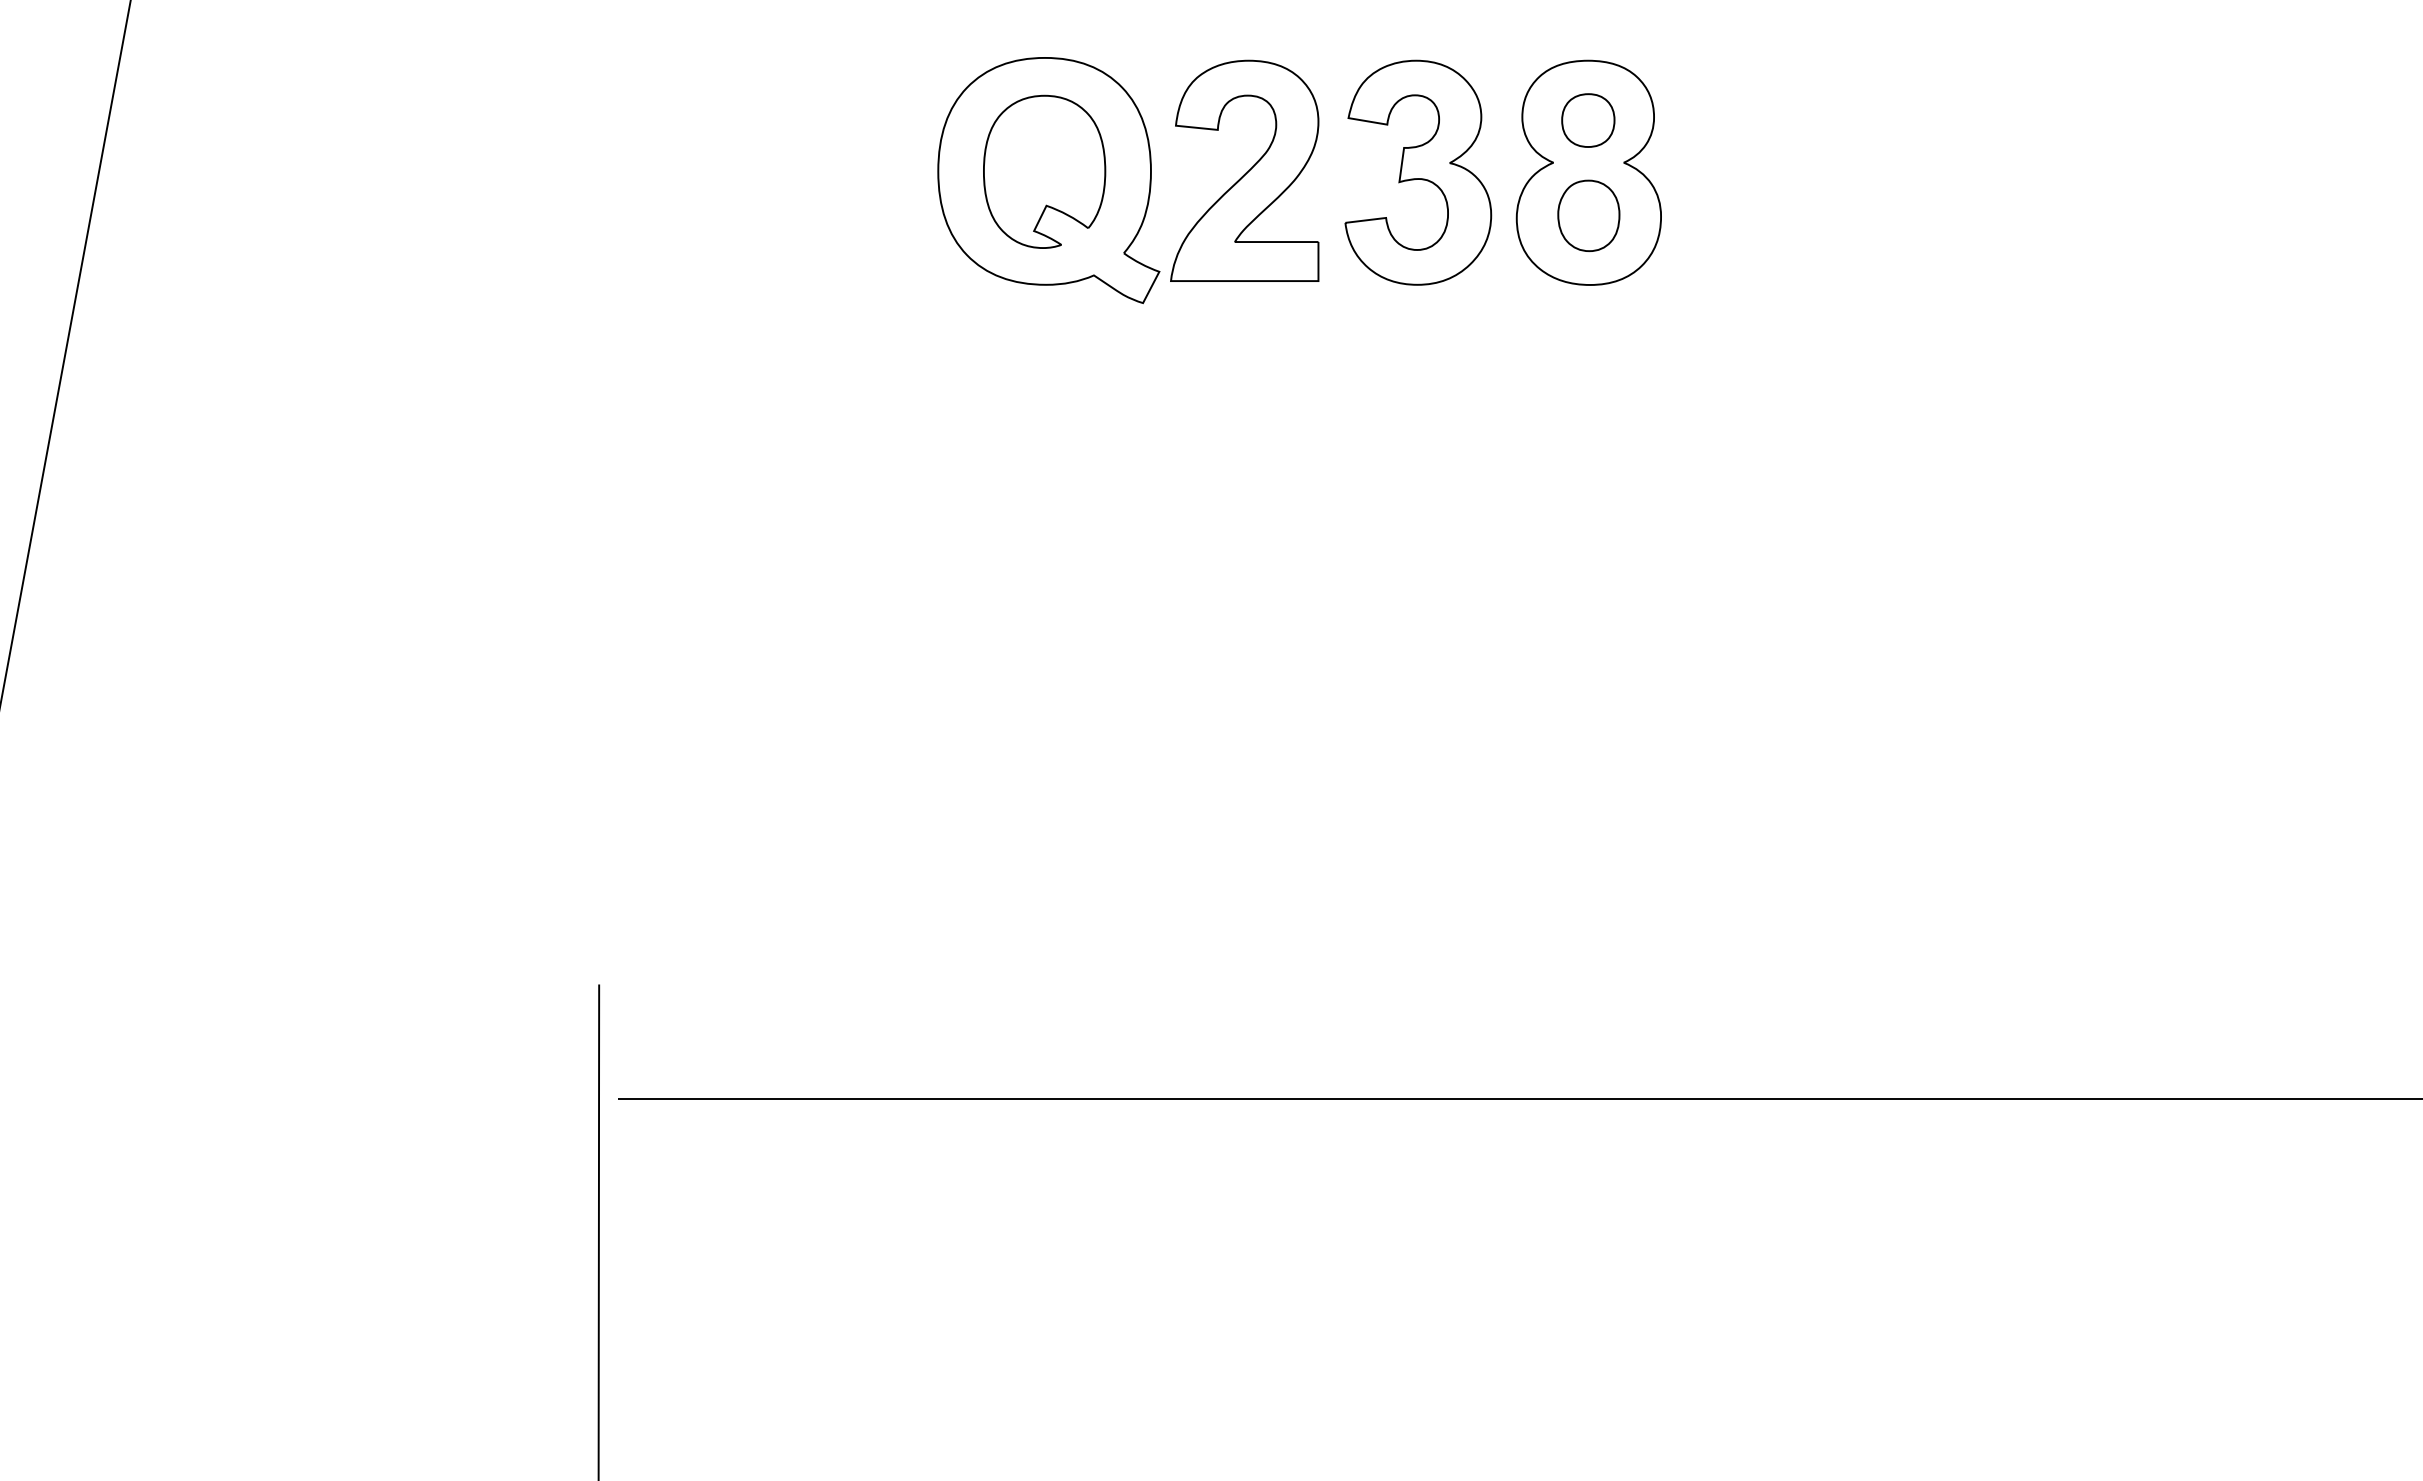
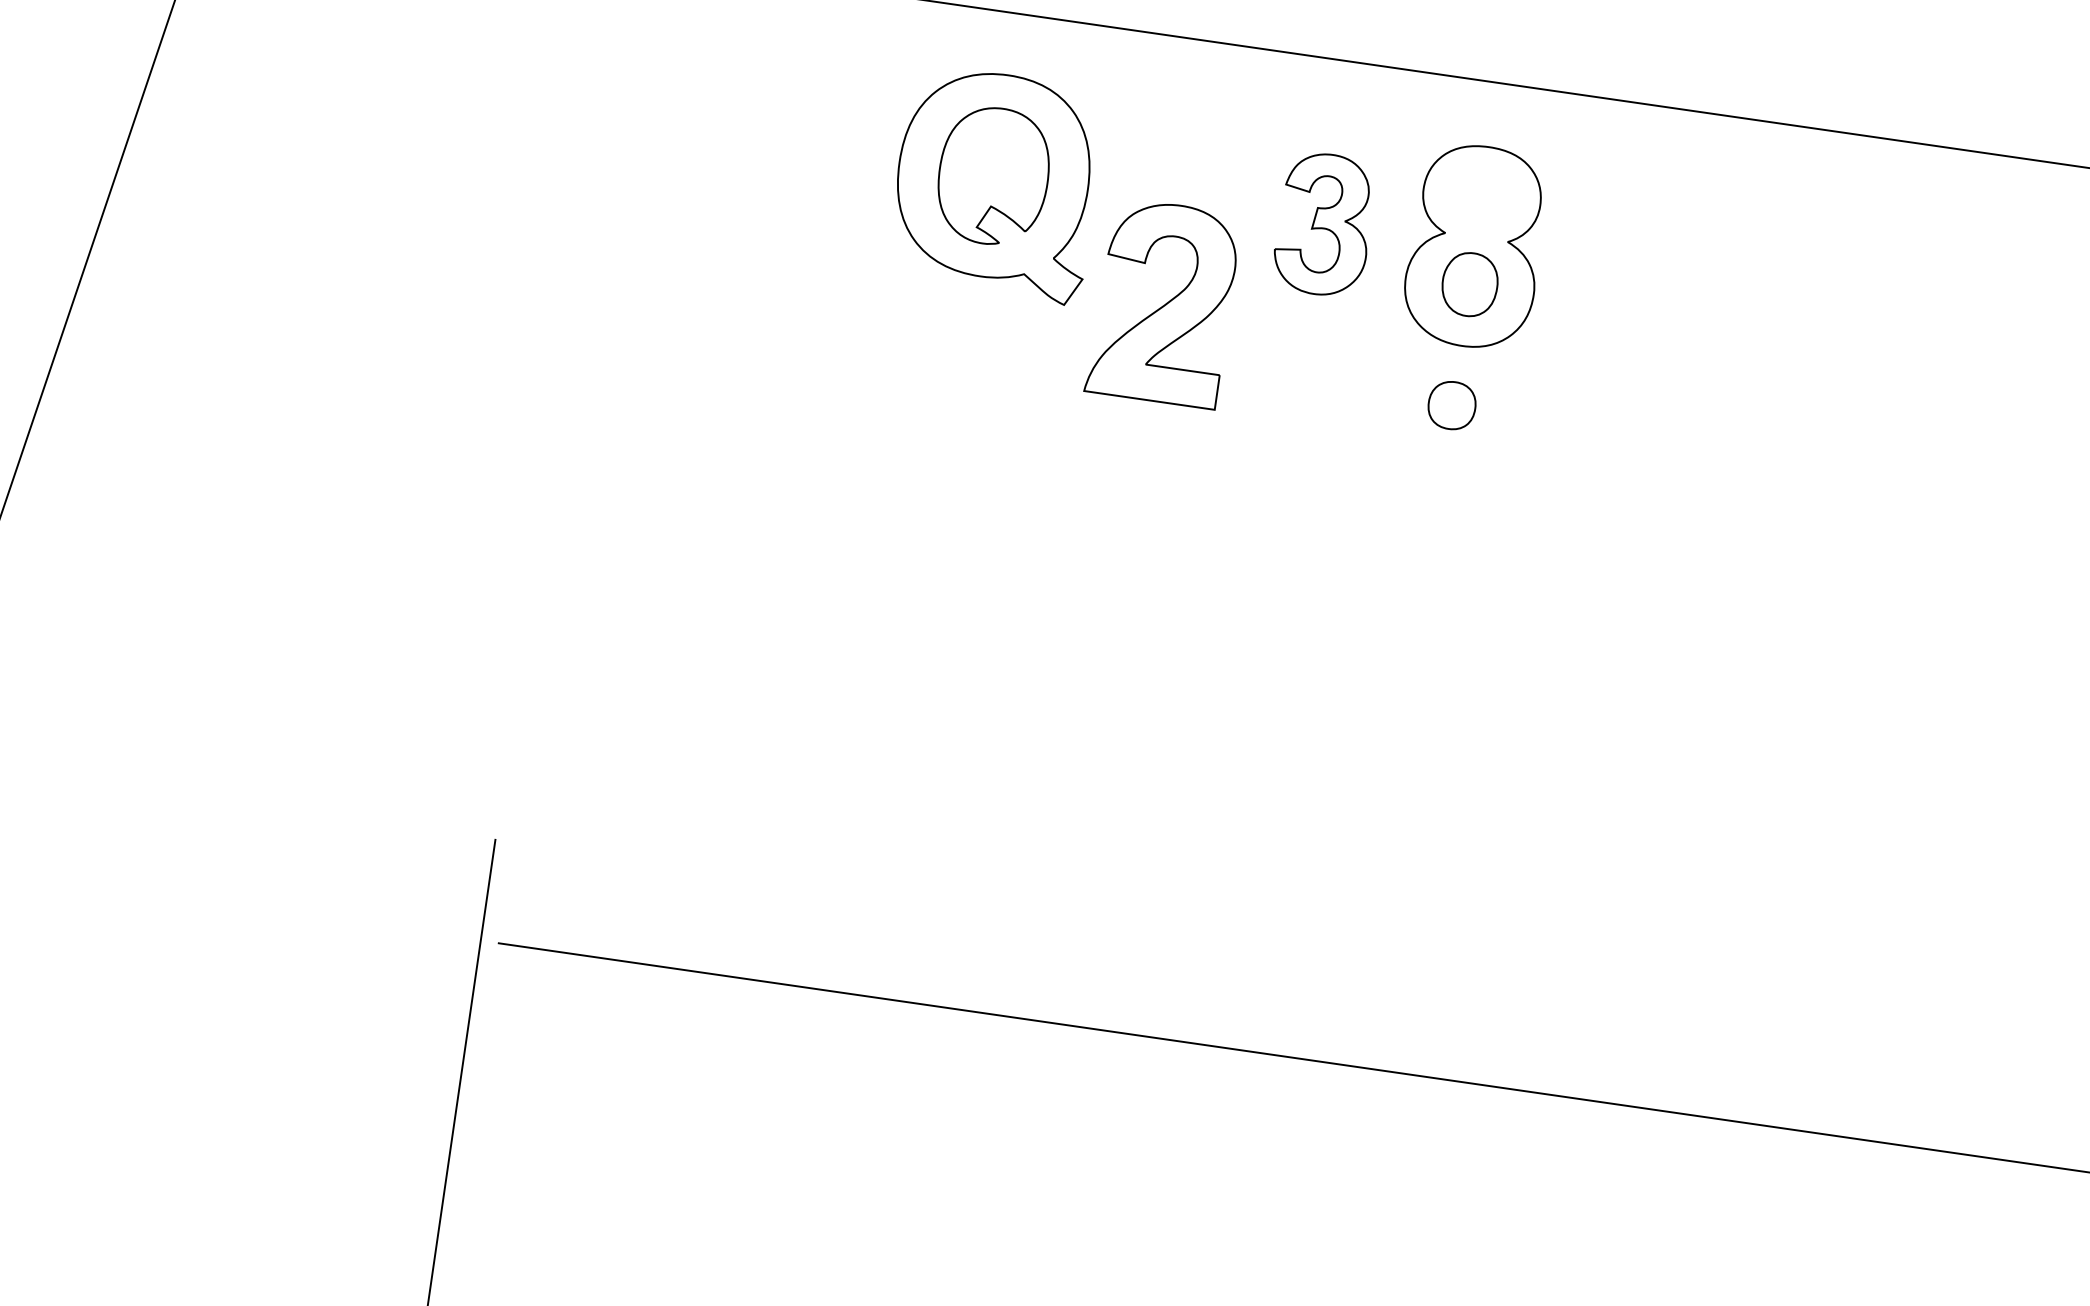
part: (1588, 120) -> (1452, 405), moved
part: (1244, 170) -> (1163, 302), moved
part: (1418, 172) -> (1324, 224), size x0.7

